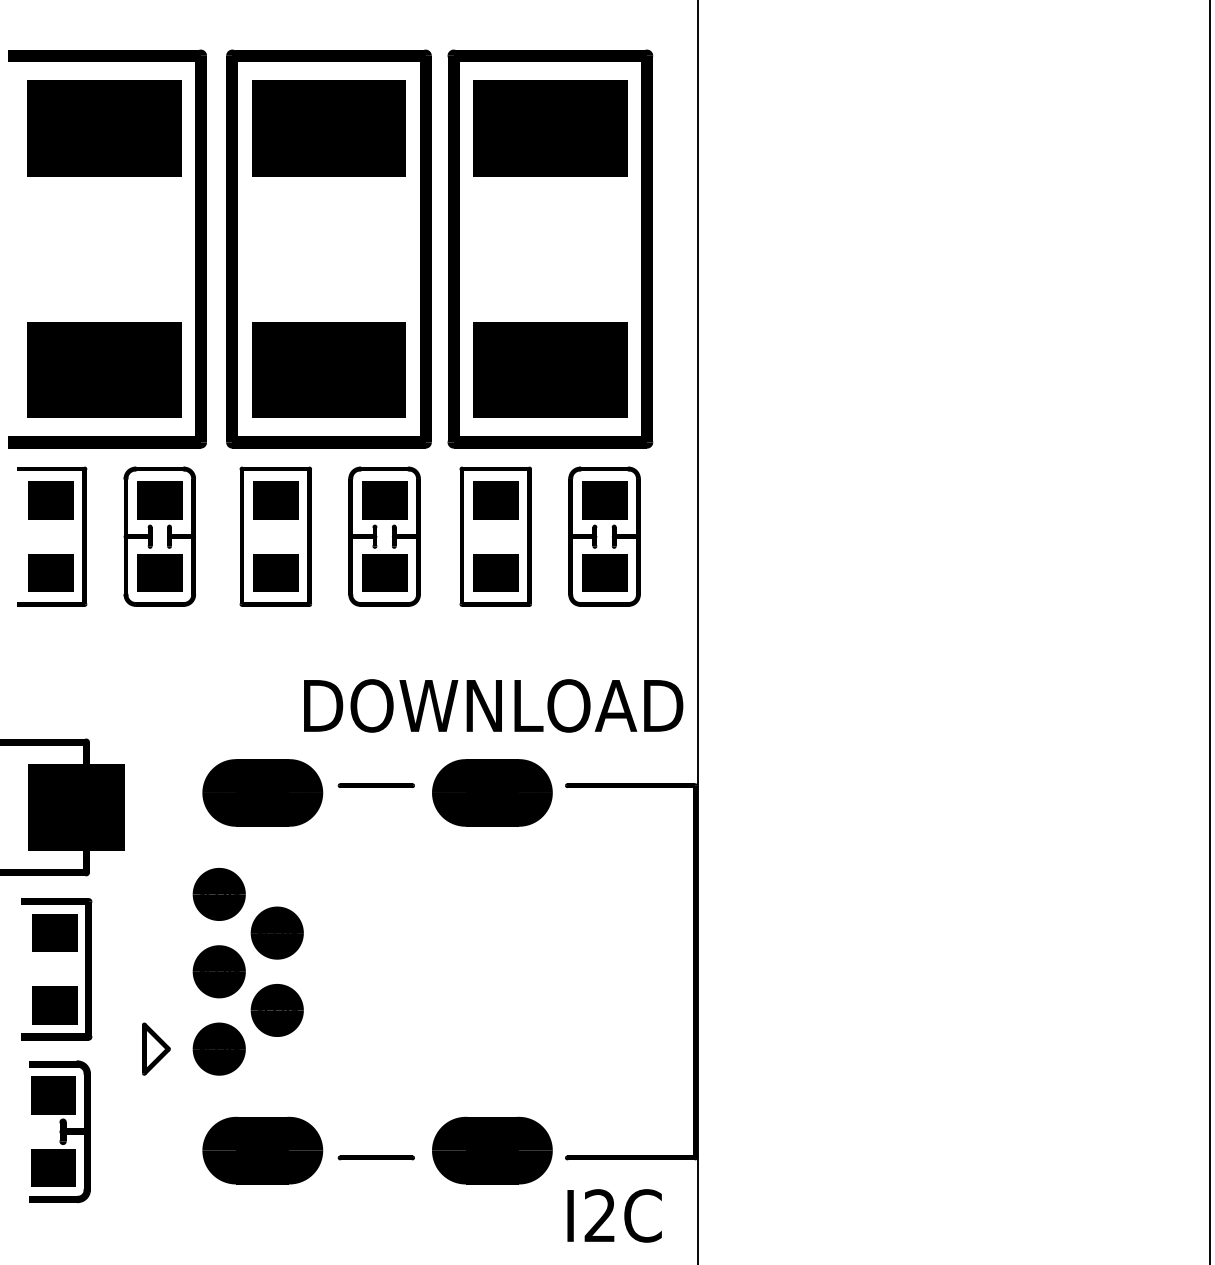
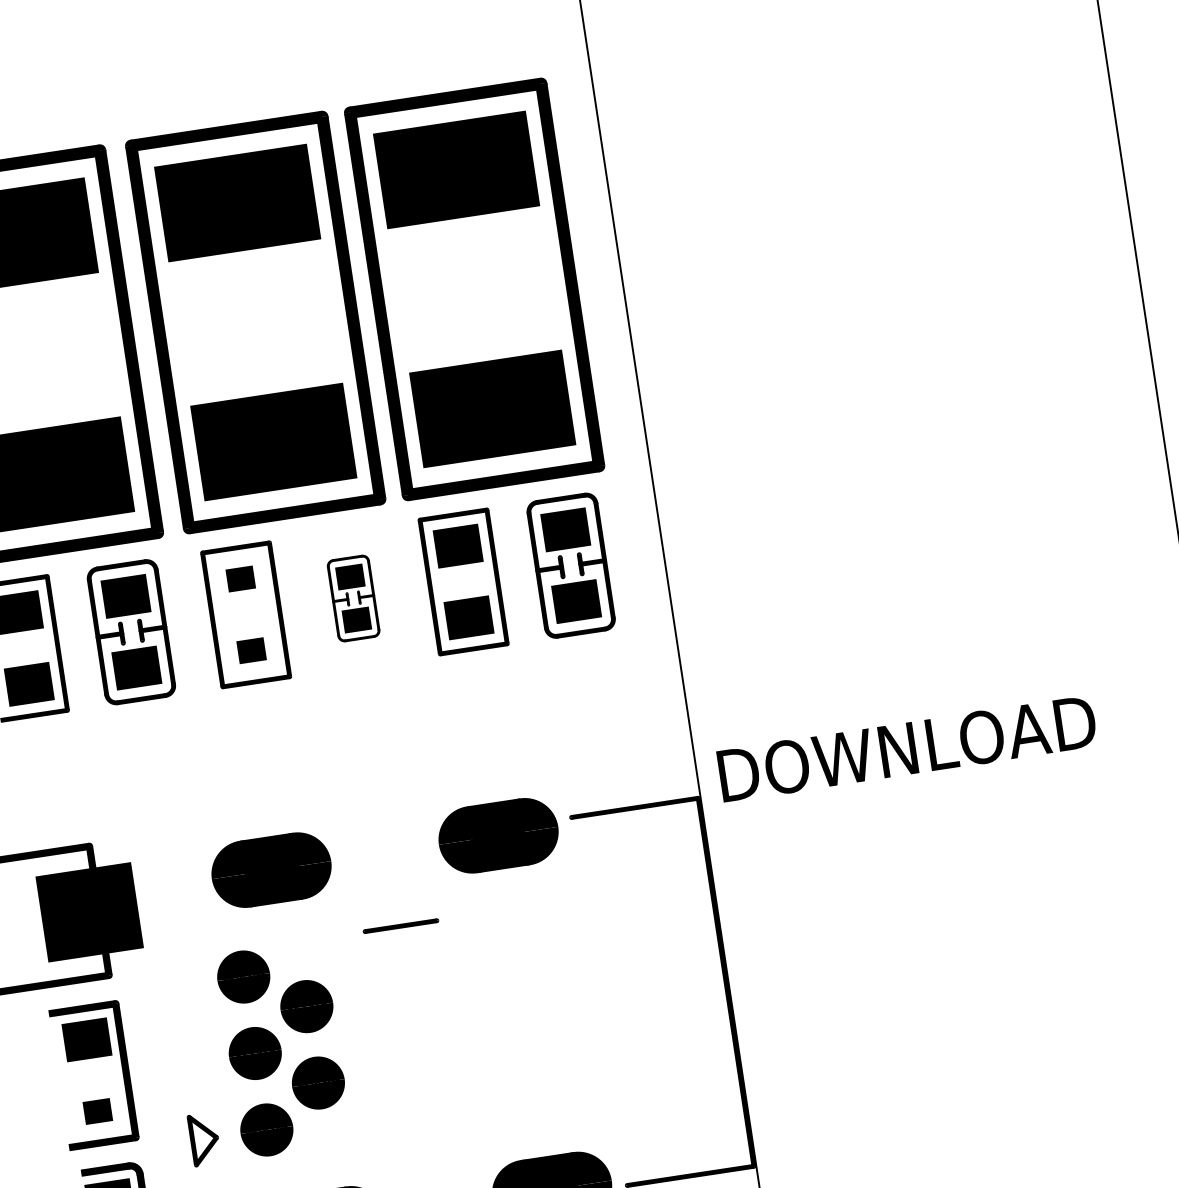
part: (275, 500) -> (240, 579), size x0.6
part: (384, 536) -> (353, 598), size x0.6
part: (275, 572) -> (251, 650), size x0.6
text: (493, 705) -> (907, 748), moved
line: (375, 785) -> (400, 926), moved
part: (54, 1005) -> (97, 1111), size x0.6

